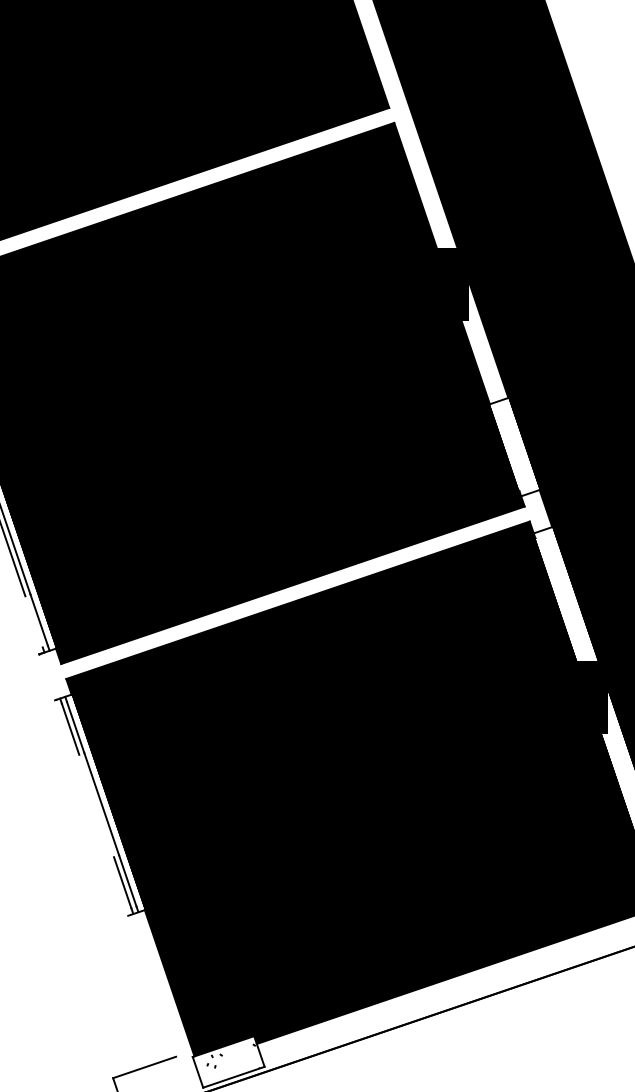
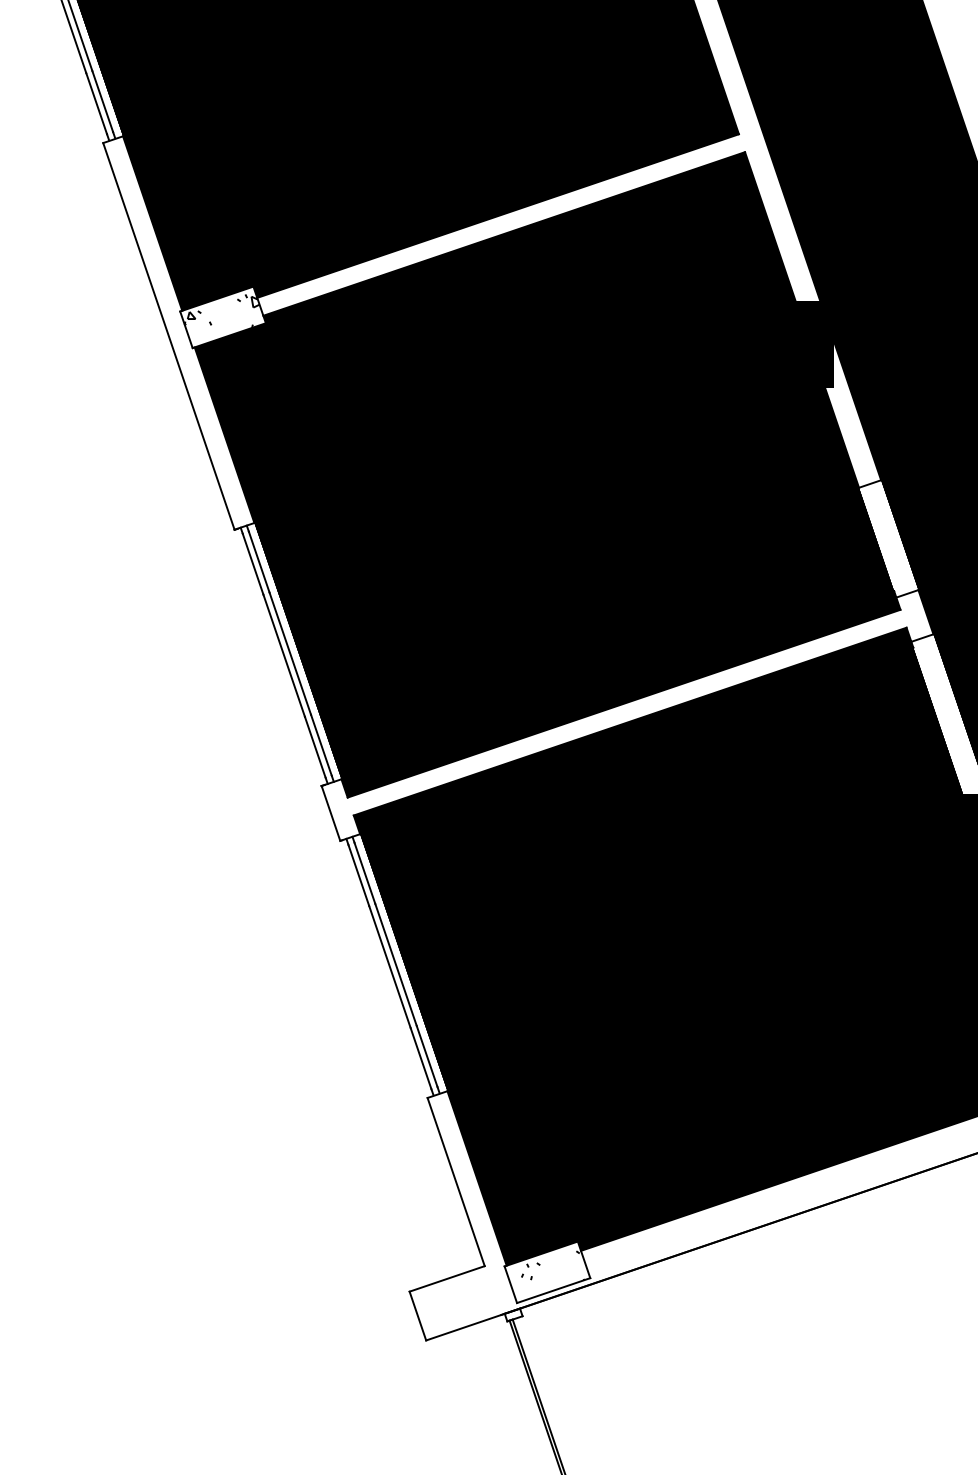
line: (33, 621) -> (314, 746), added
line: (46, 677) -> (330, 813), added
line: (96, 805) -> (389, 966), added
line: (151, 985) -> (455, 1181), added

